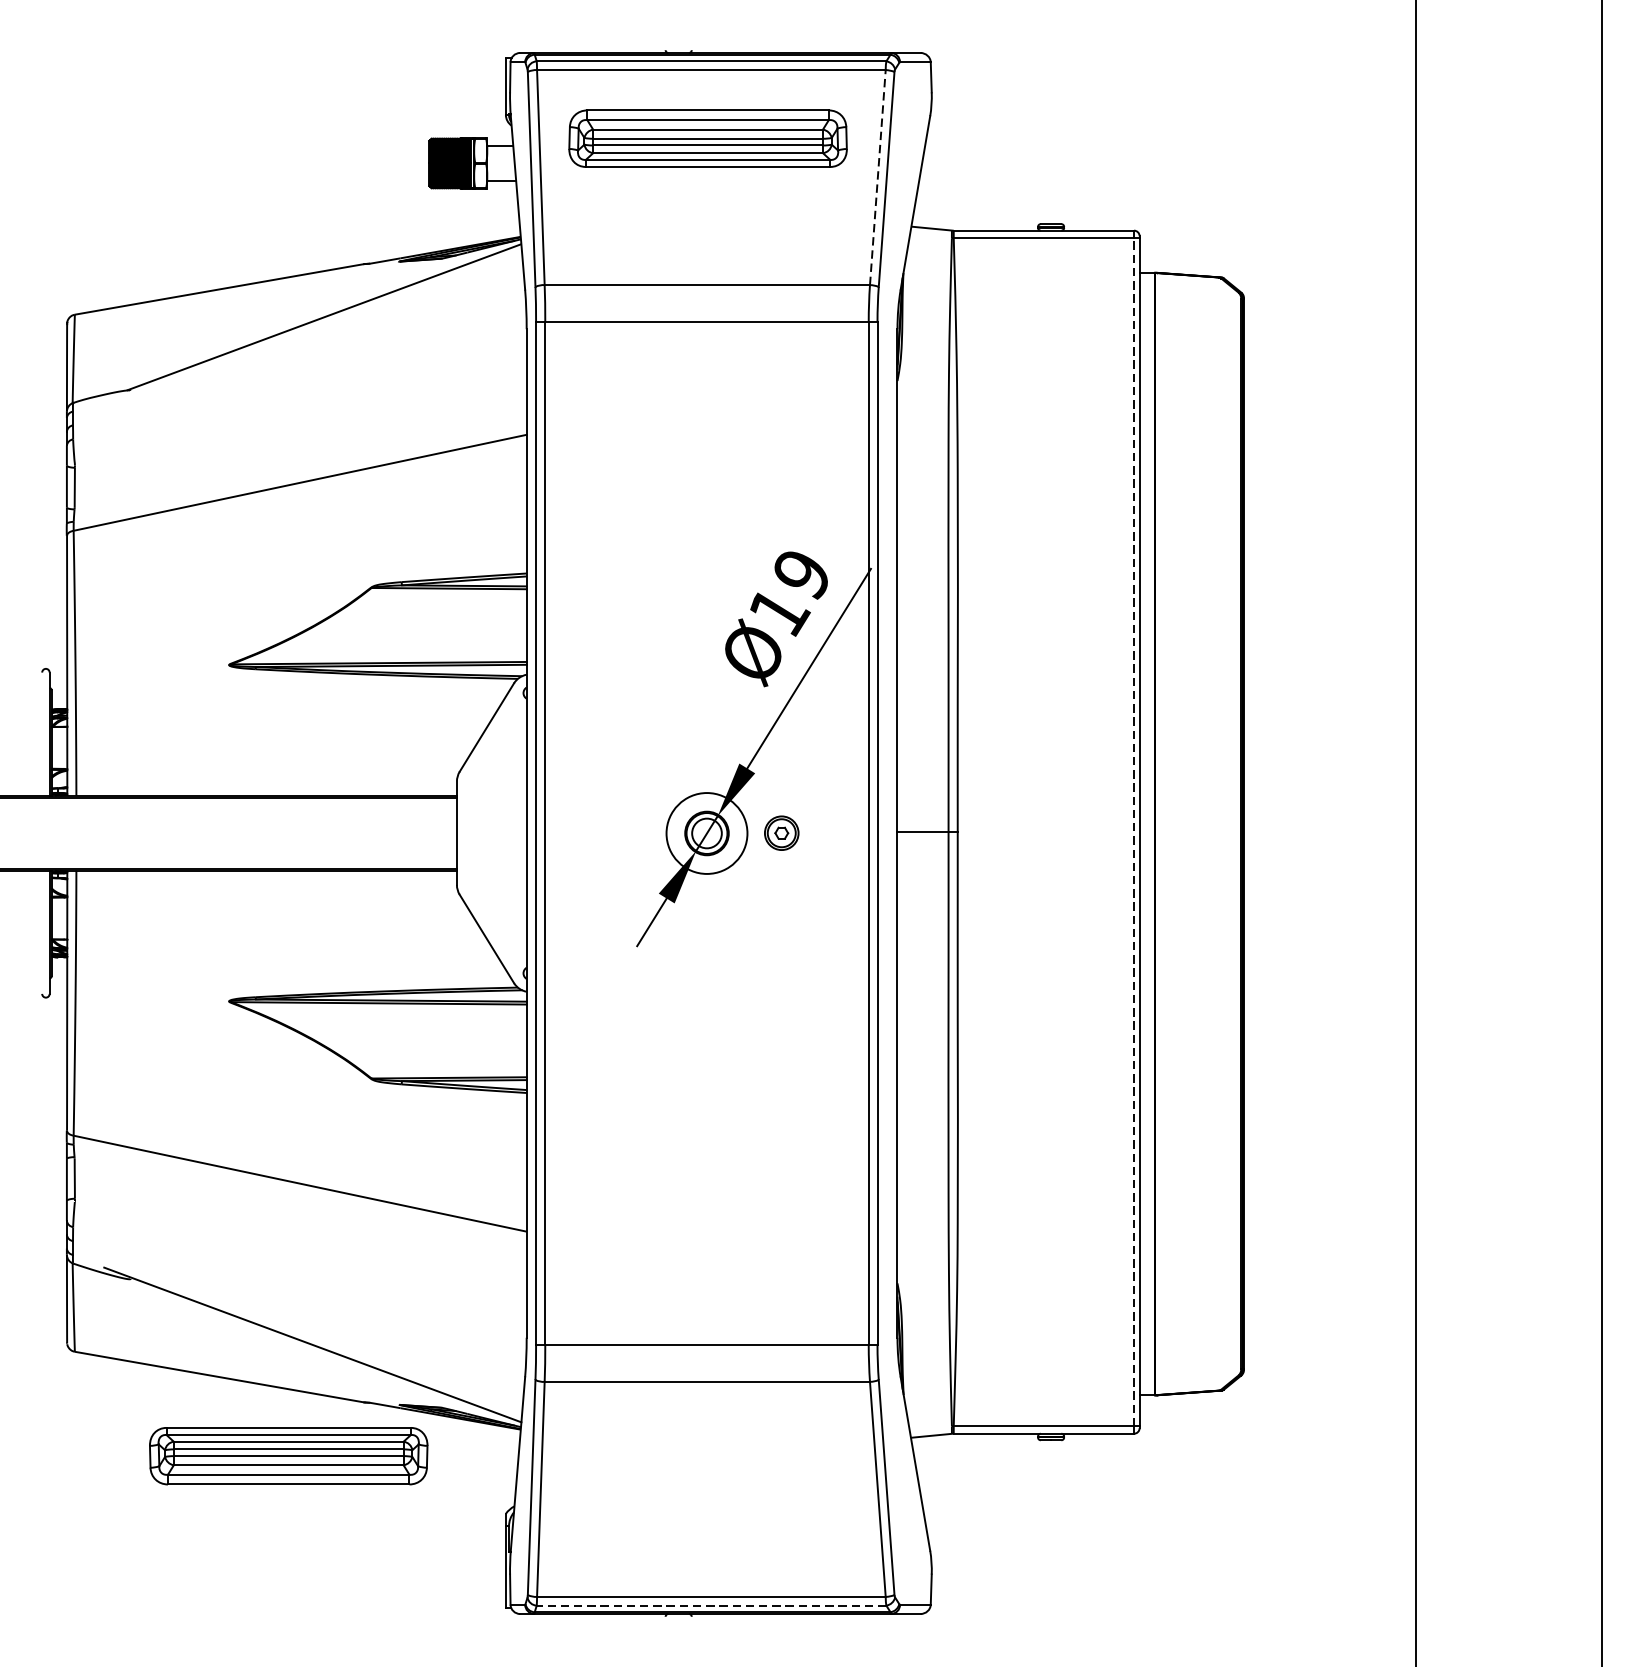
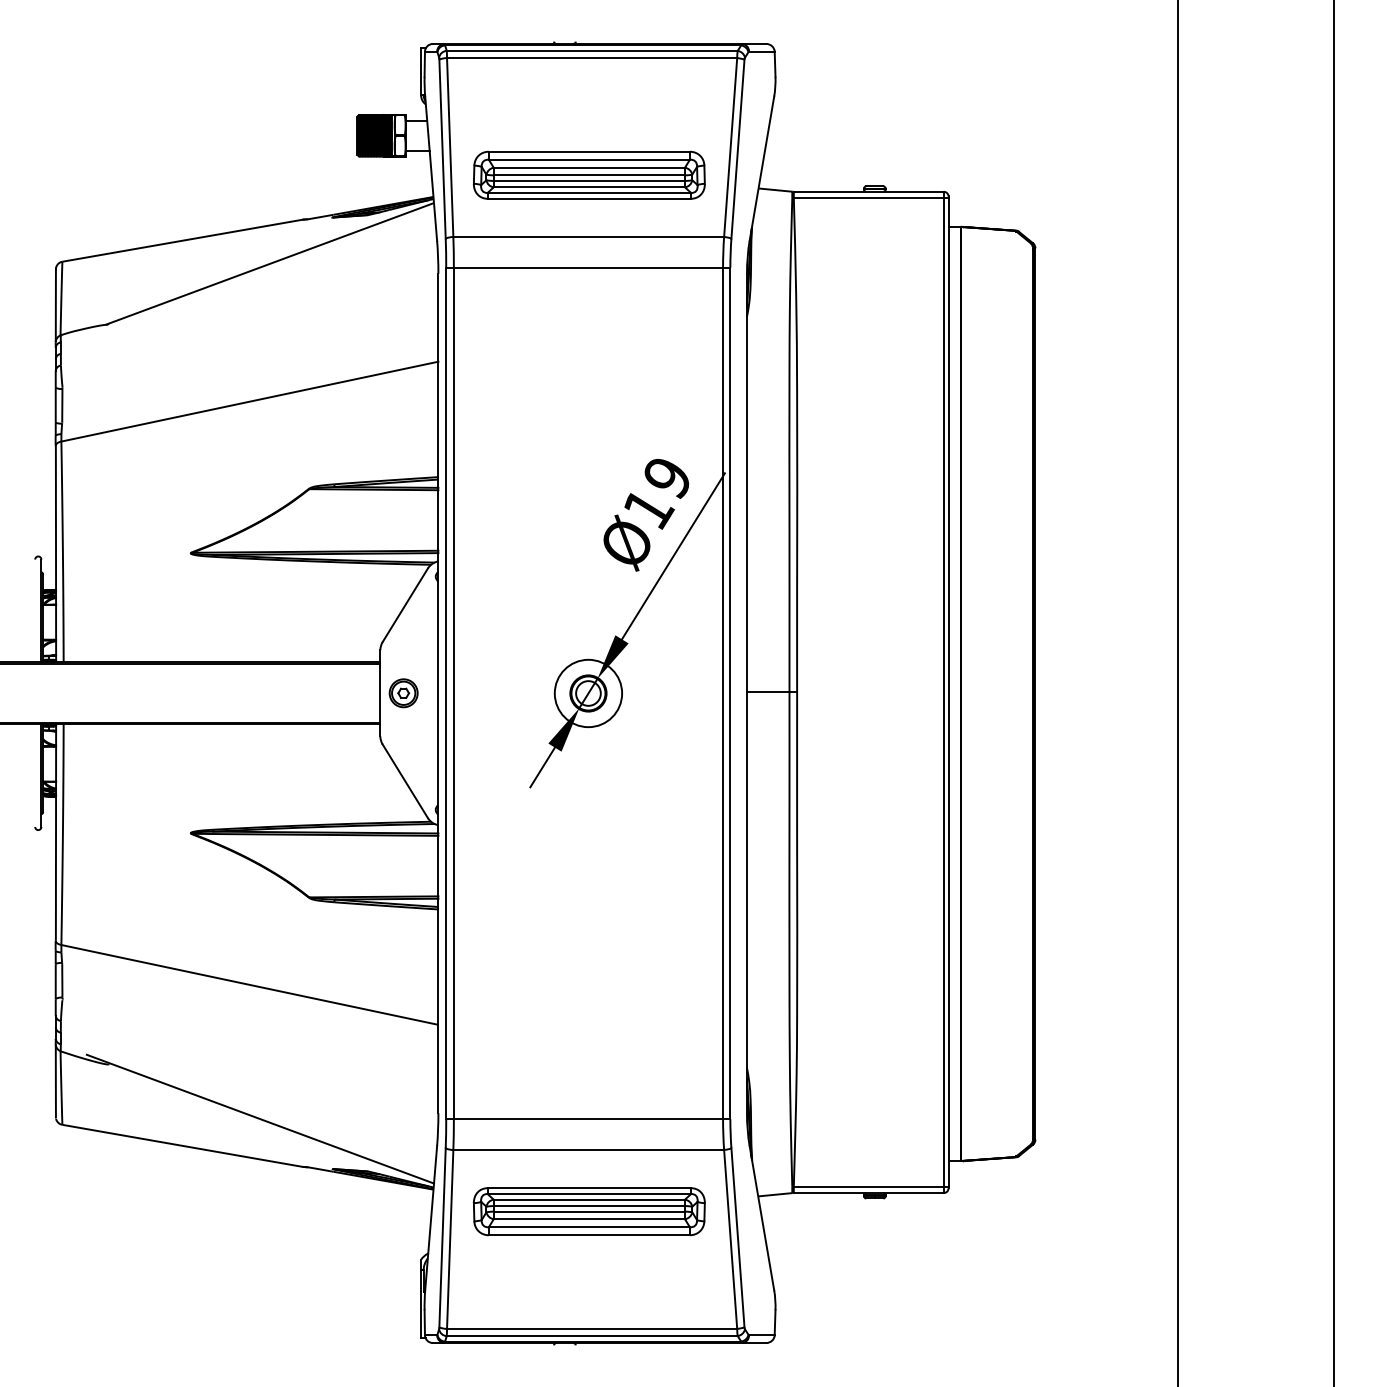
part: (708, 137) -> (589, 174), moved
line: (877, 177) -> (730, 147), dashed -> solid
line: (1133, 831) -> (943, 691), dashed -> solid
part: (781, 833) -> (403, 693), moved
part: (287, 1455) -> (588, 1211), moved
line: (710, 1606) -> (591, 1336), dashed -> solid

